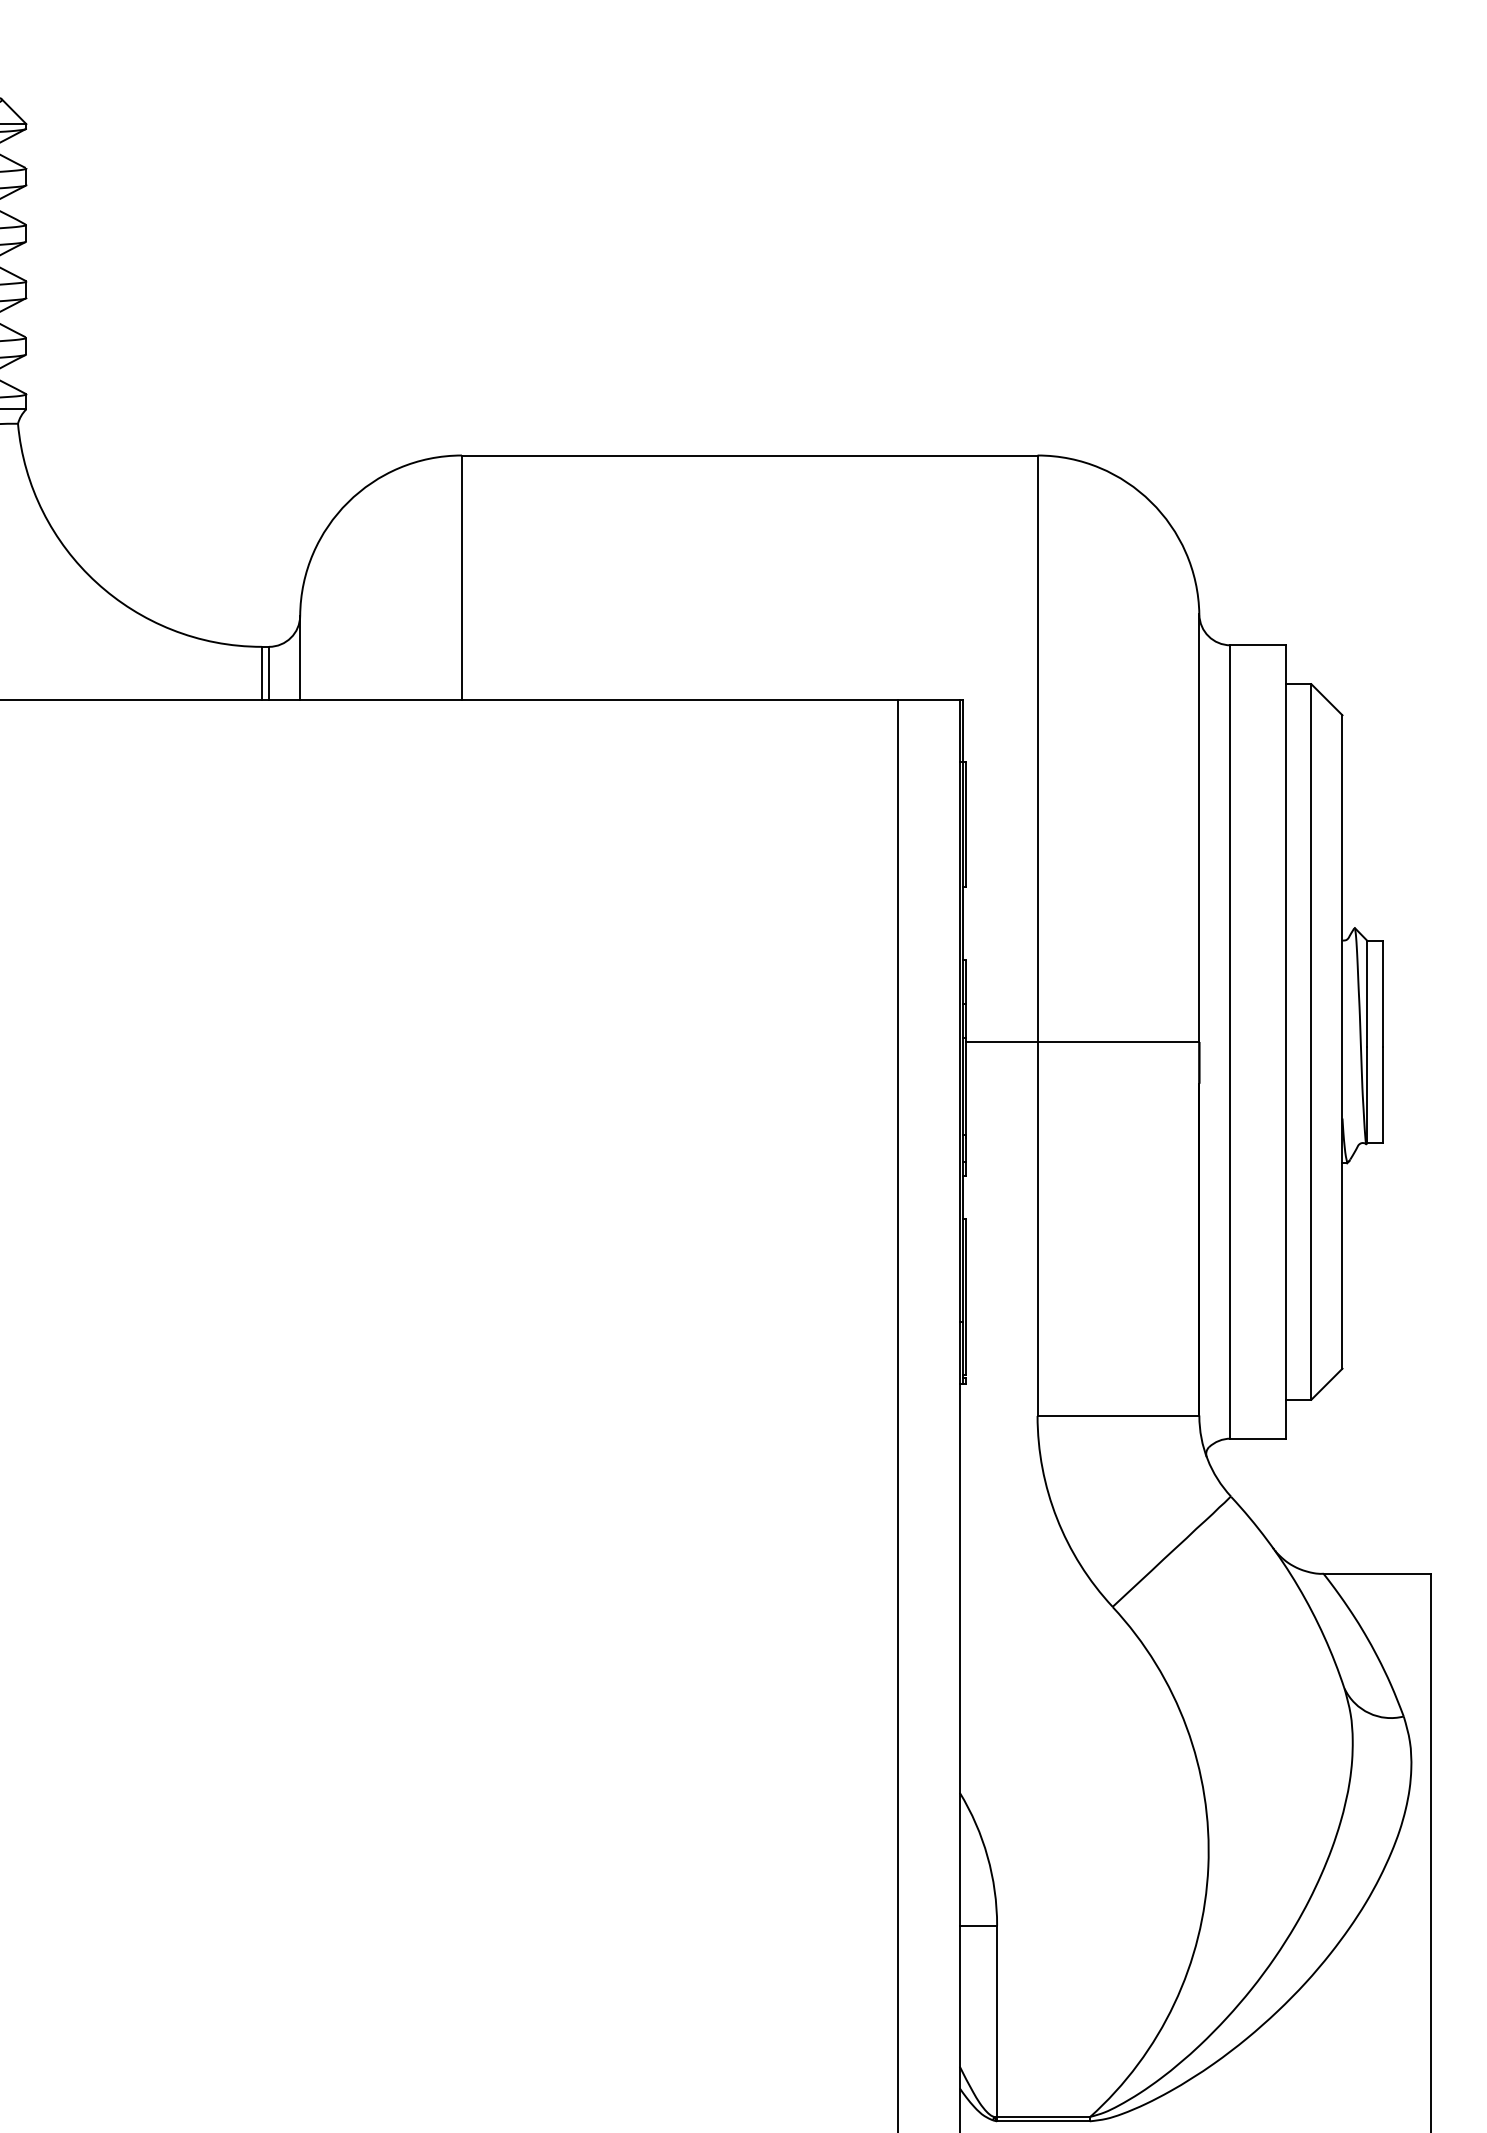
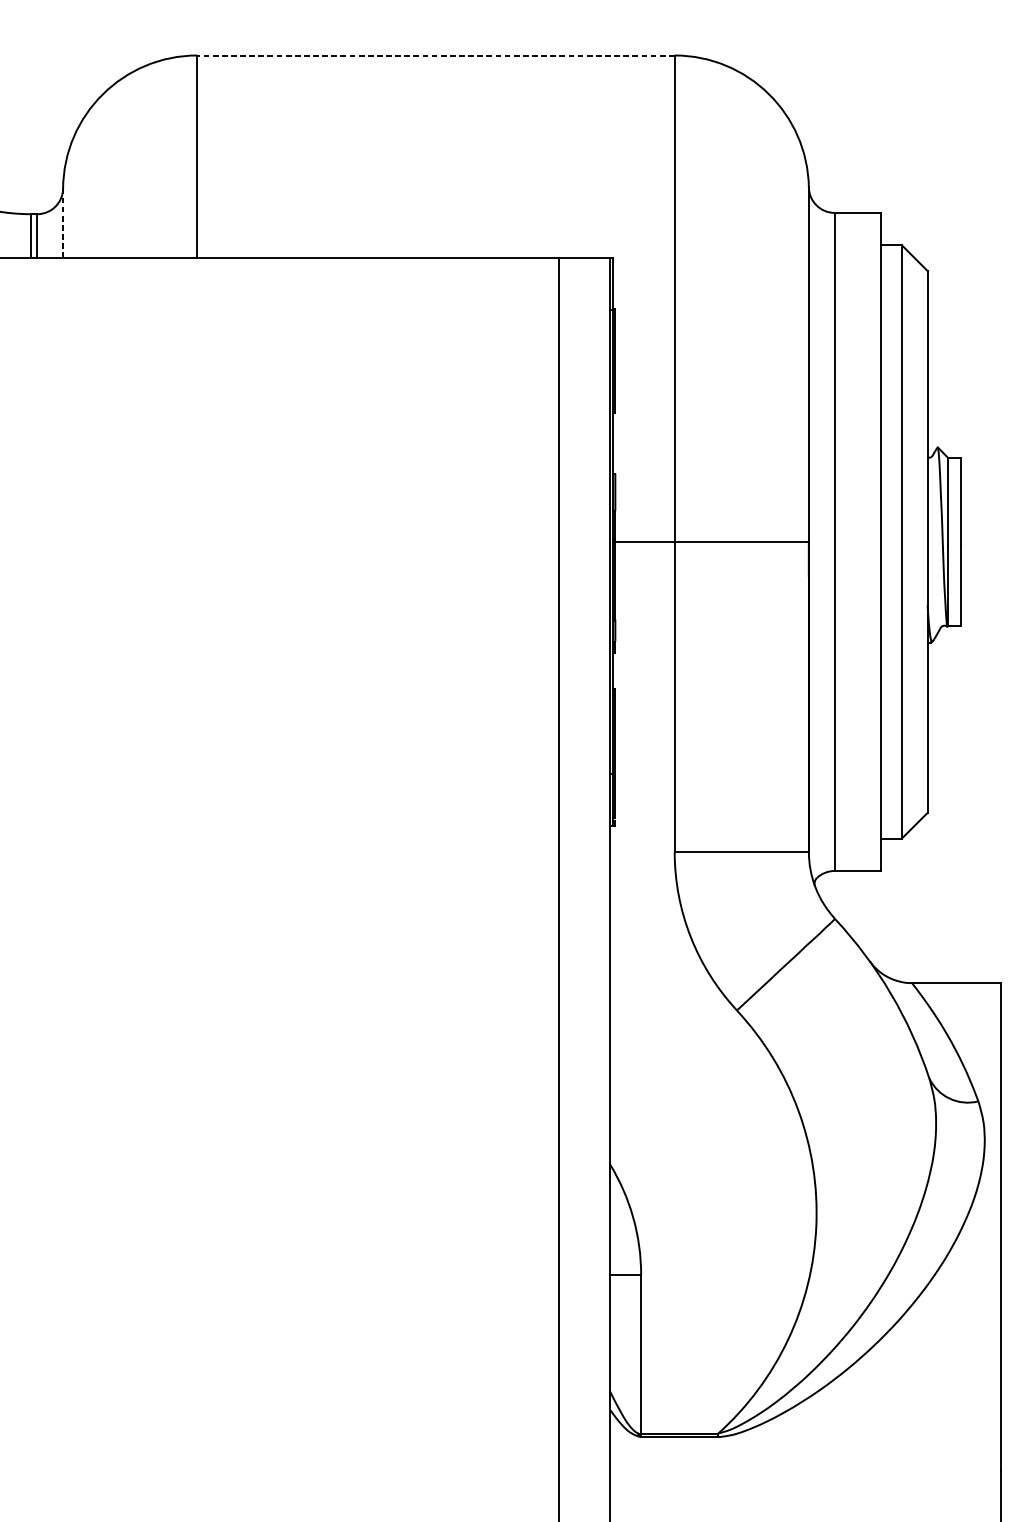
line: (749, 455) -> (435, 55), solid -> dashed
line: (300, 658) -> (63, 223), solid -> dashed

